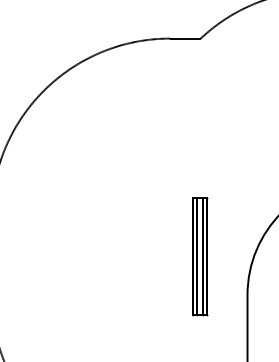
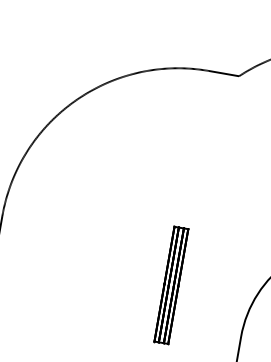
part: (200, 256) -> (171, 285), moved

